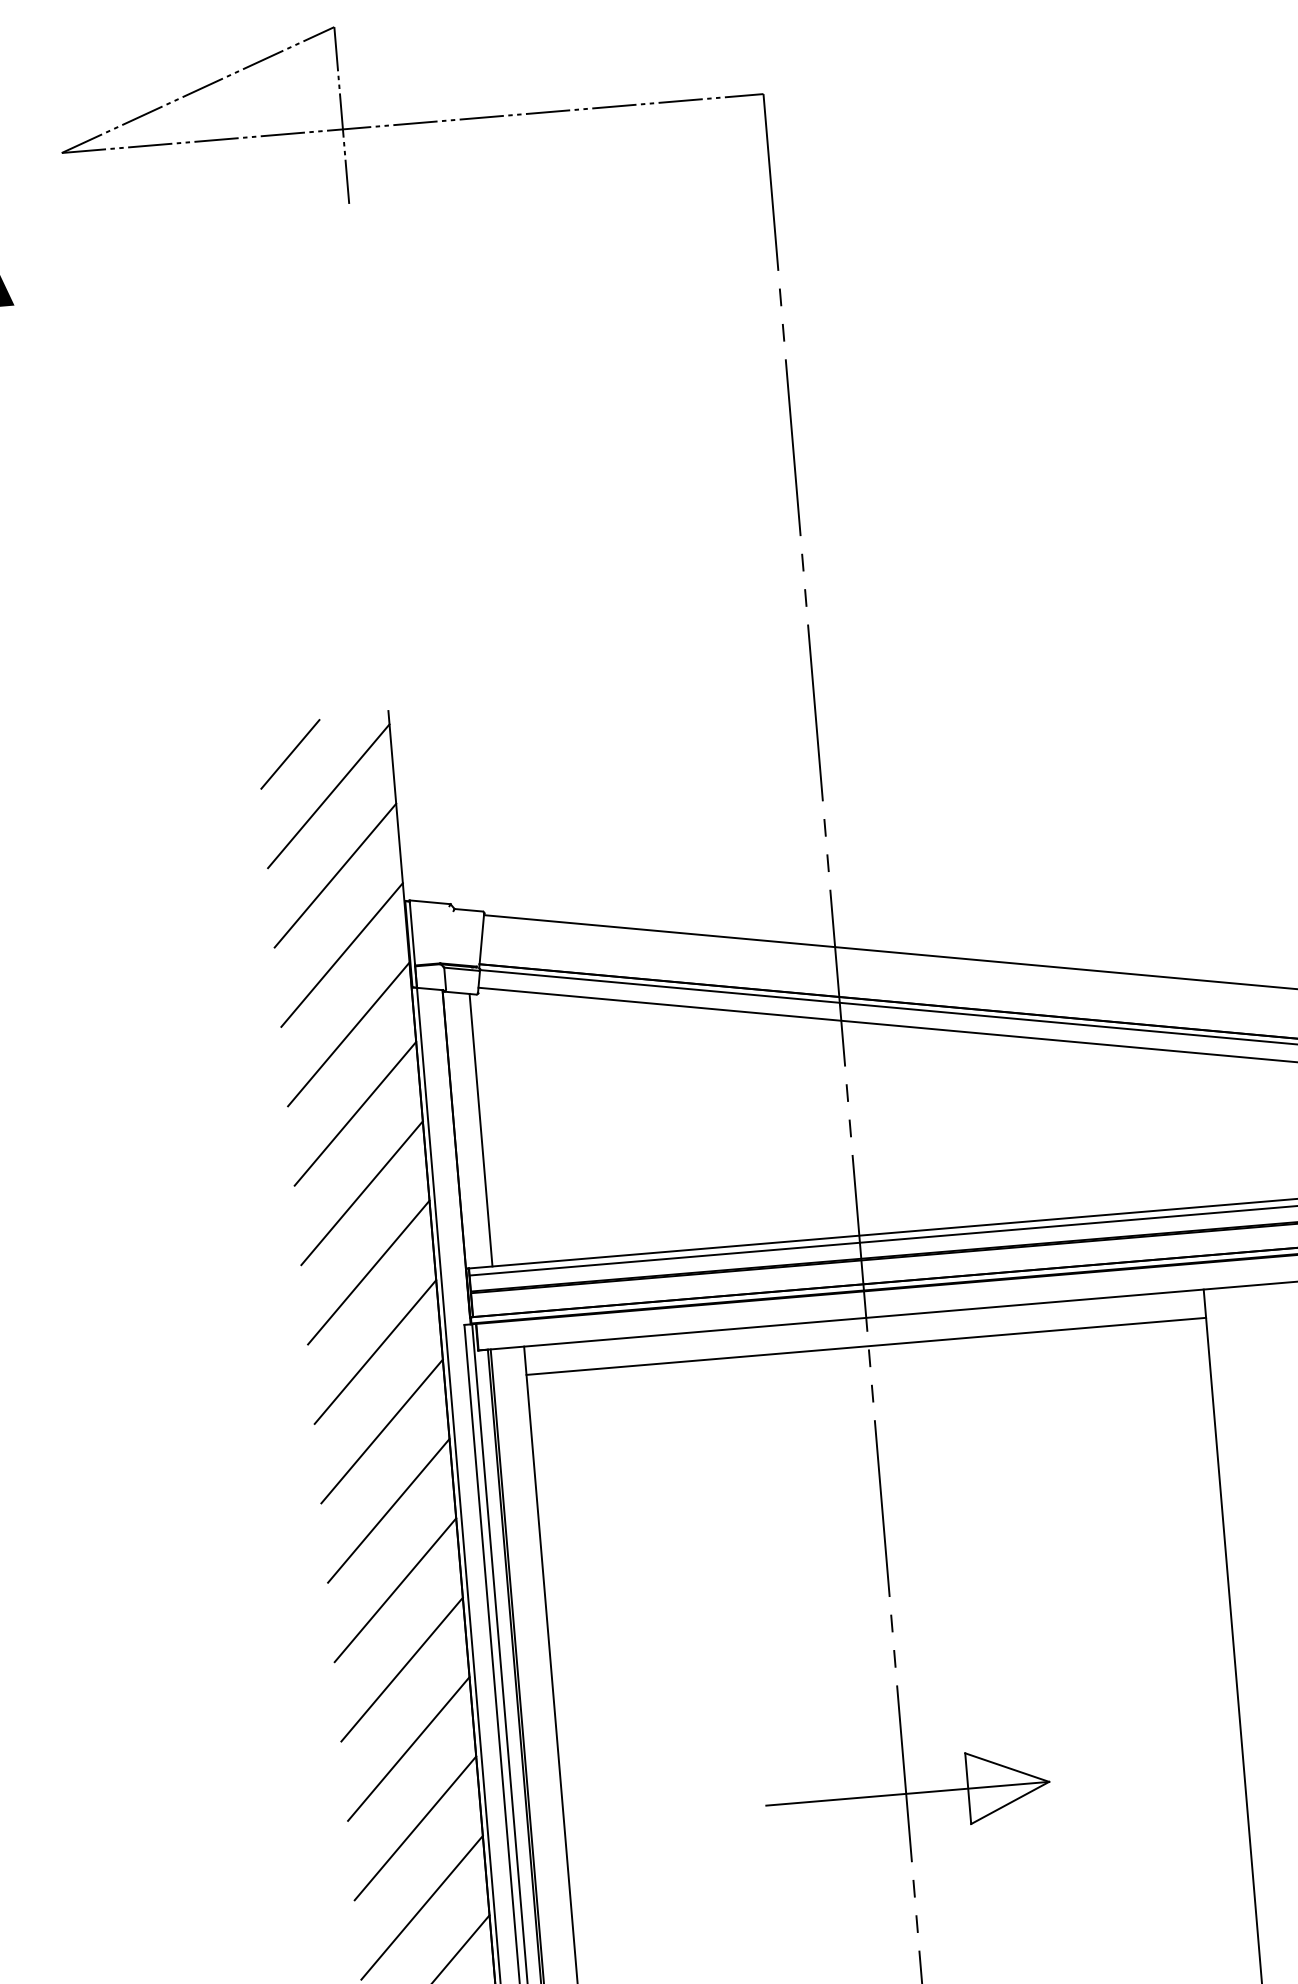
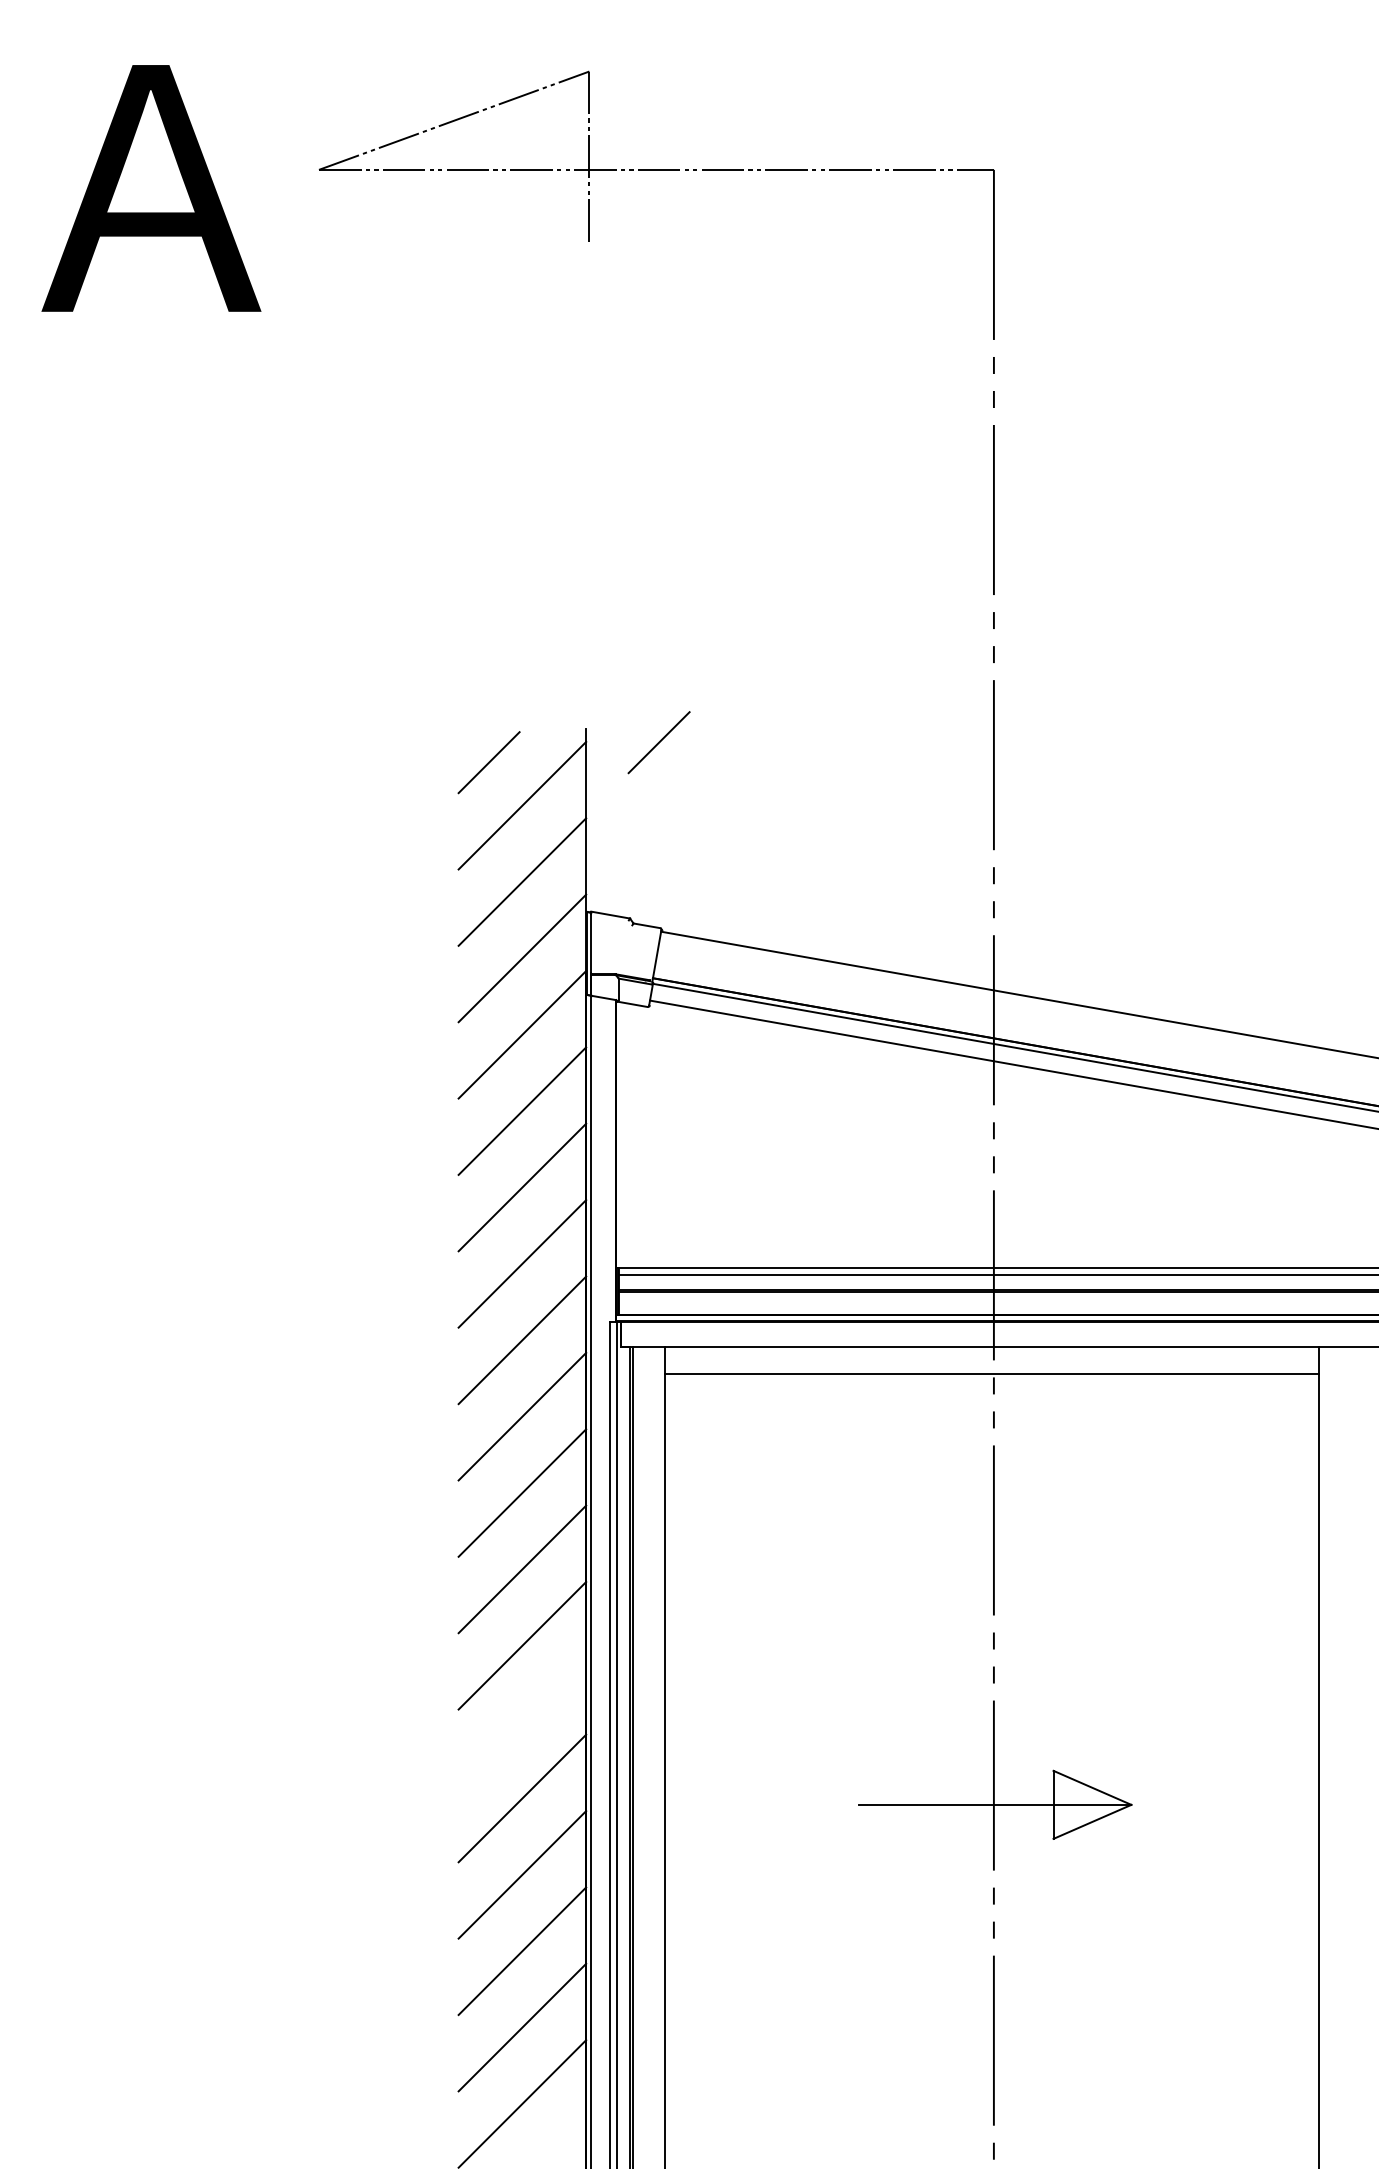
line: (464, 718) -> (658, 742), added
line: (481, 1129) -> (641, 1136), removed
line: (408, 1748) -> (522, 1721), removed

